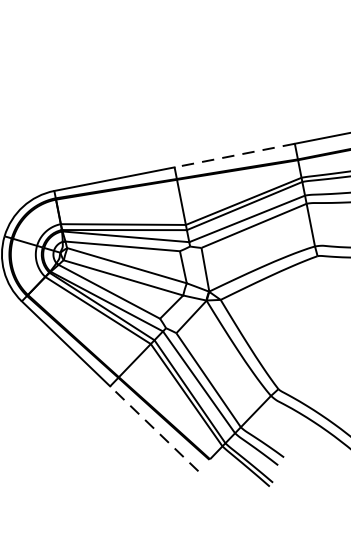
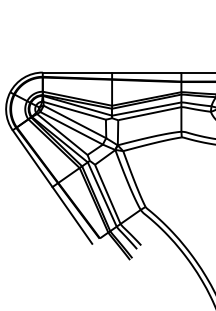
line: (234, 155) -> (146, 72), dashed -> solid
line: (154, 428) -> (72, 215), dashed -> solid

